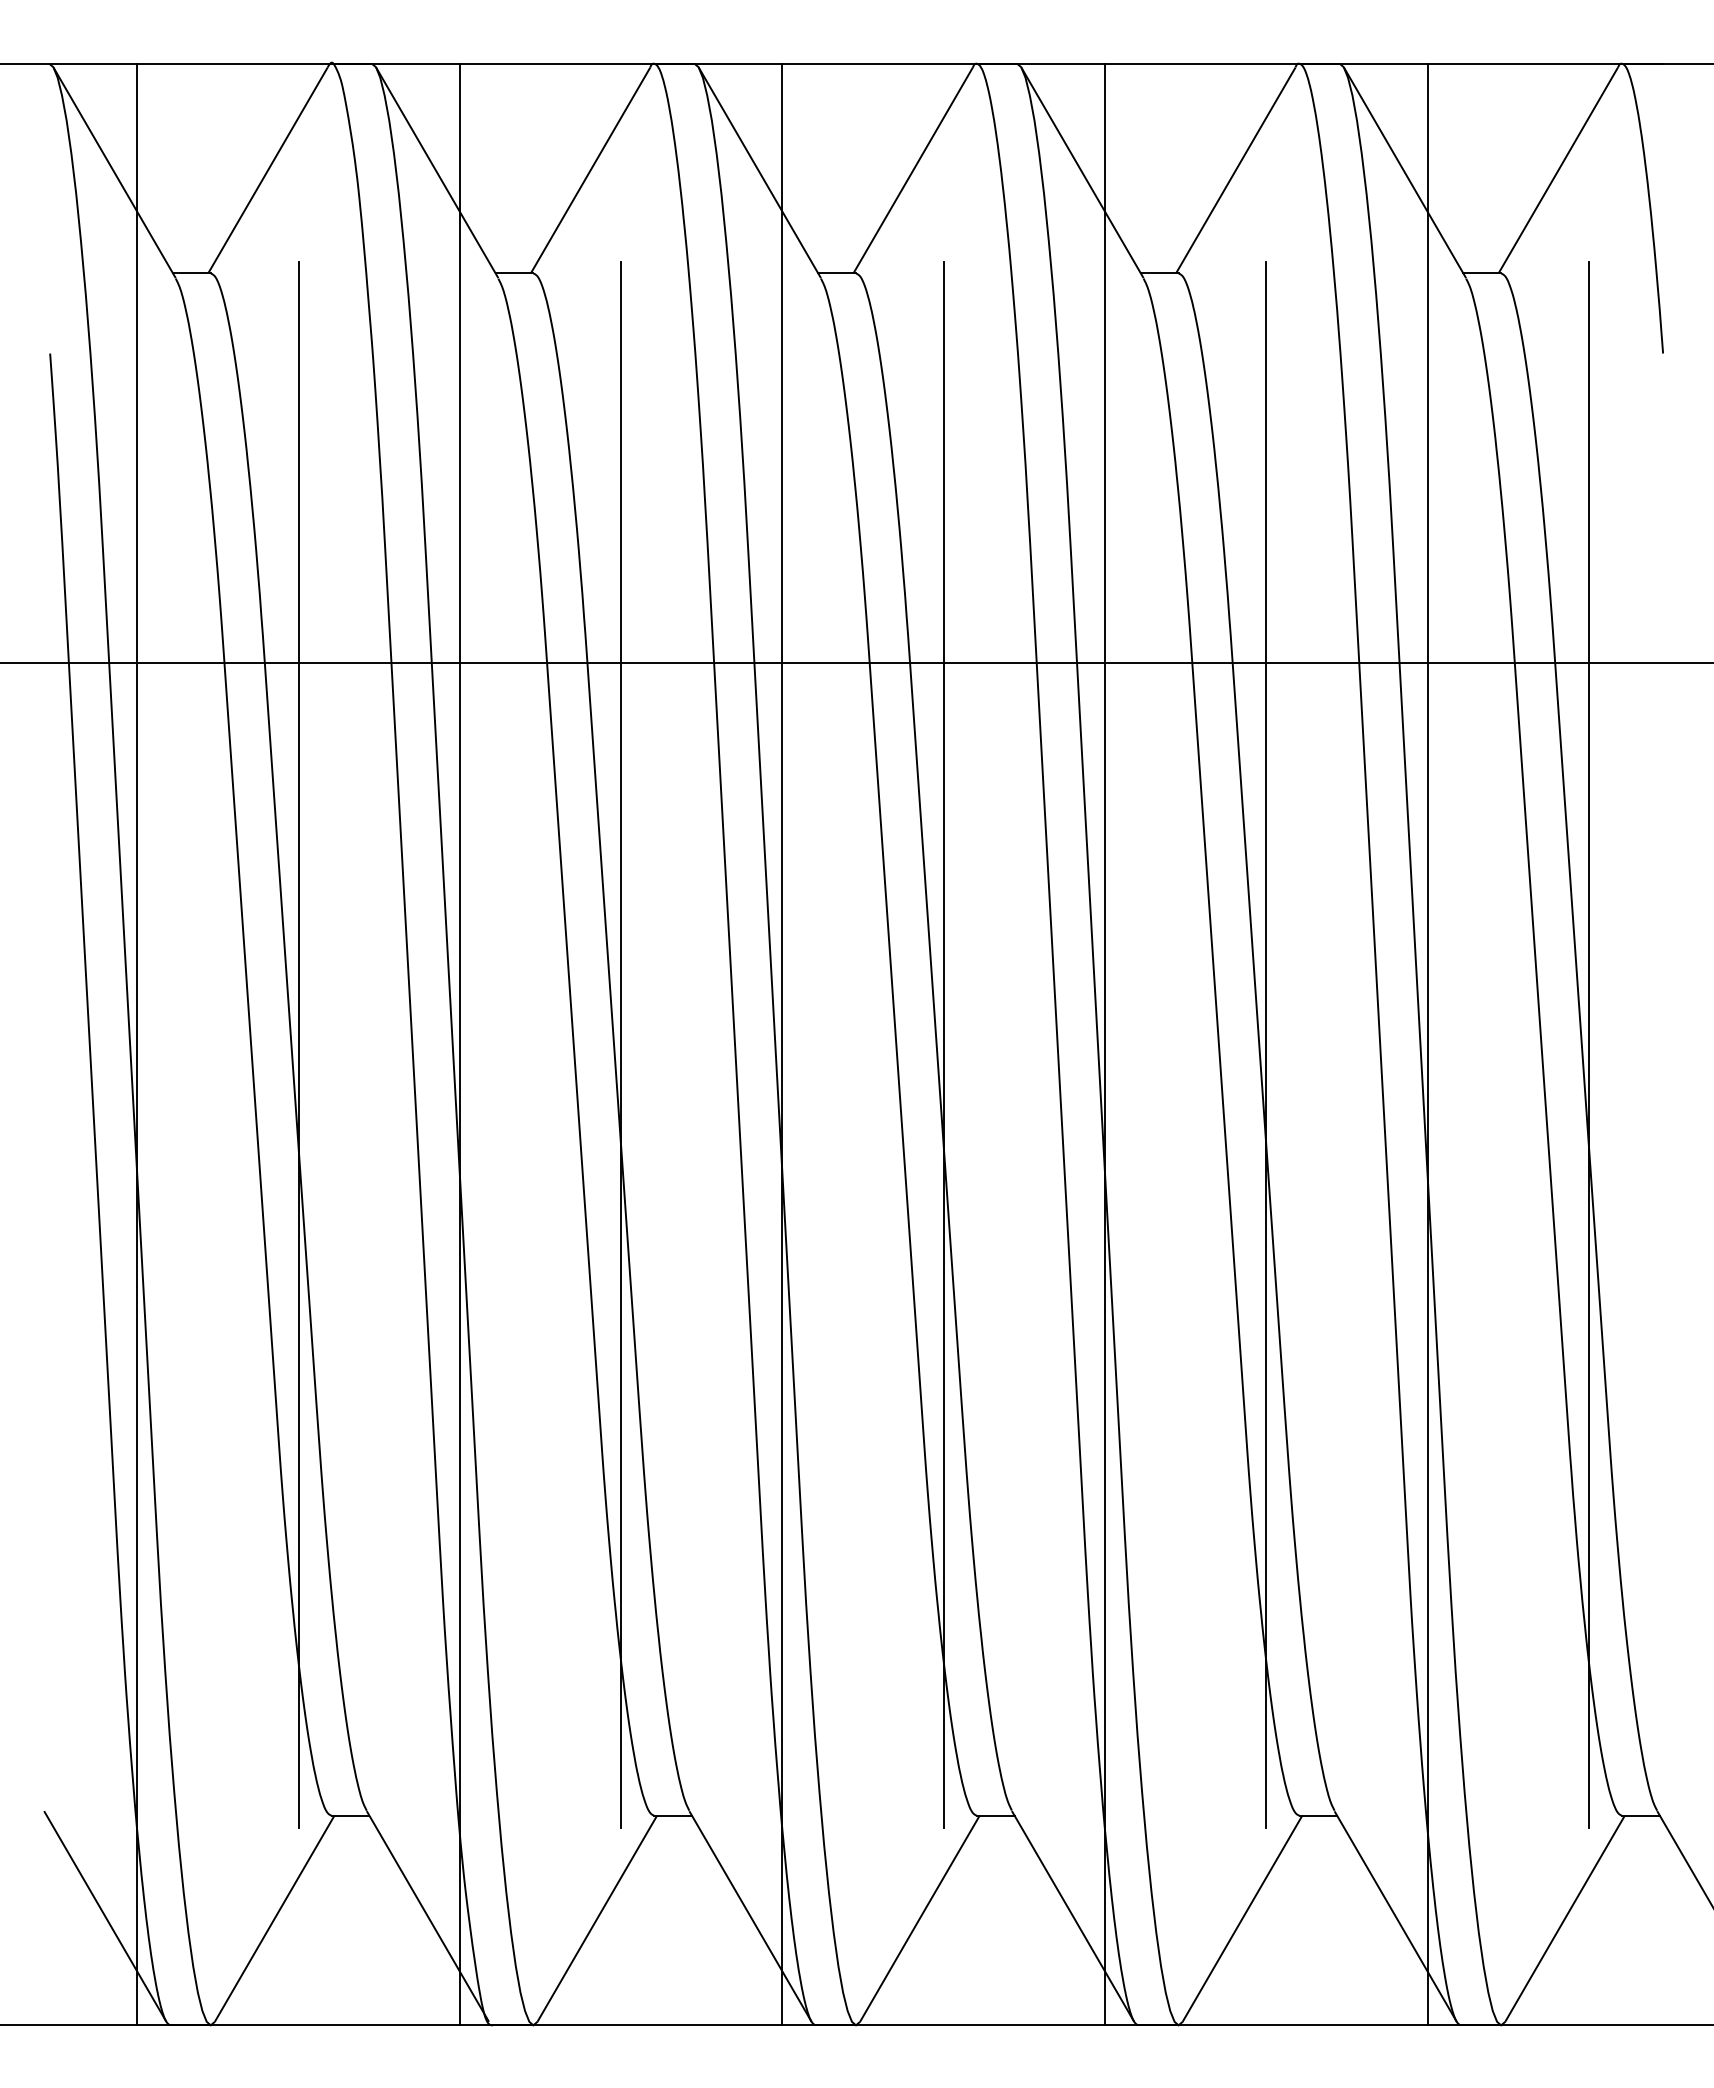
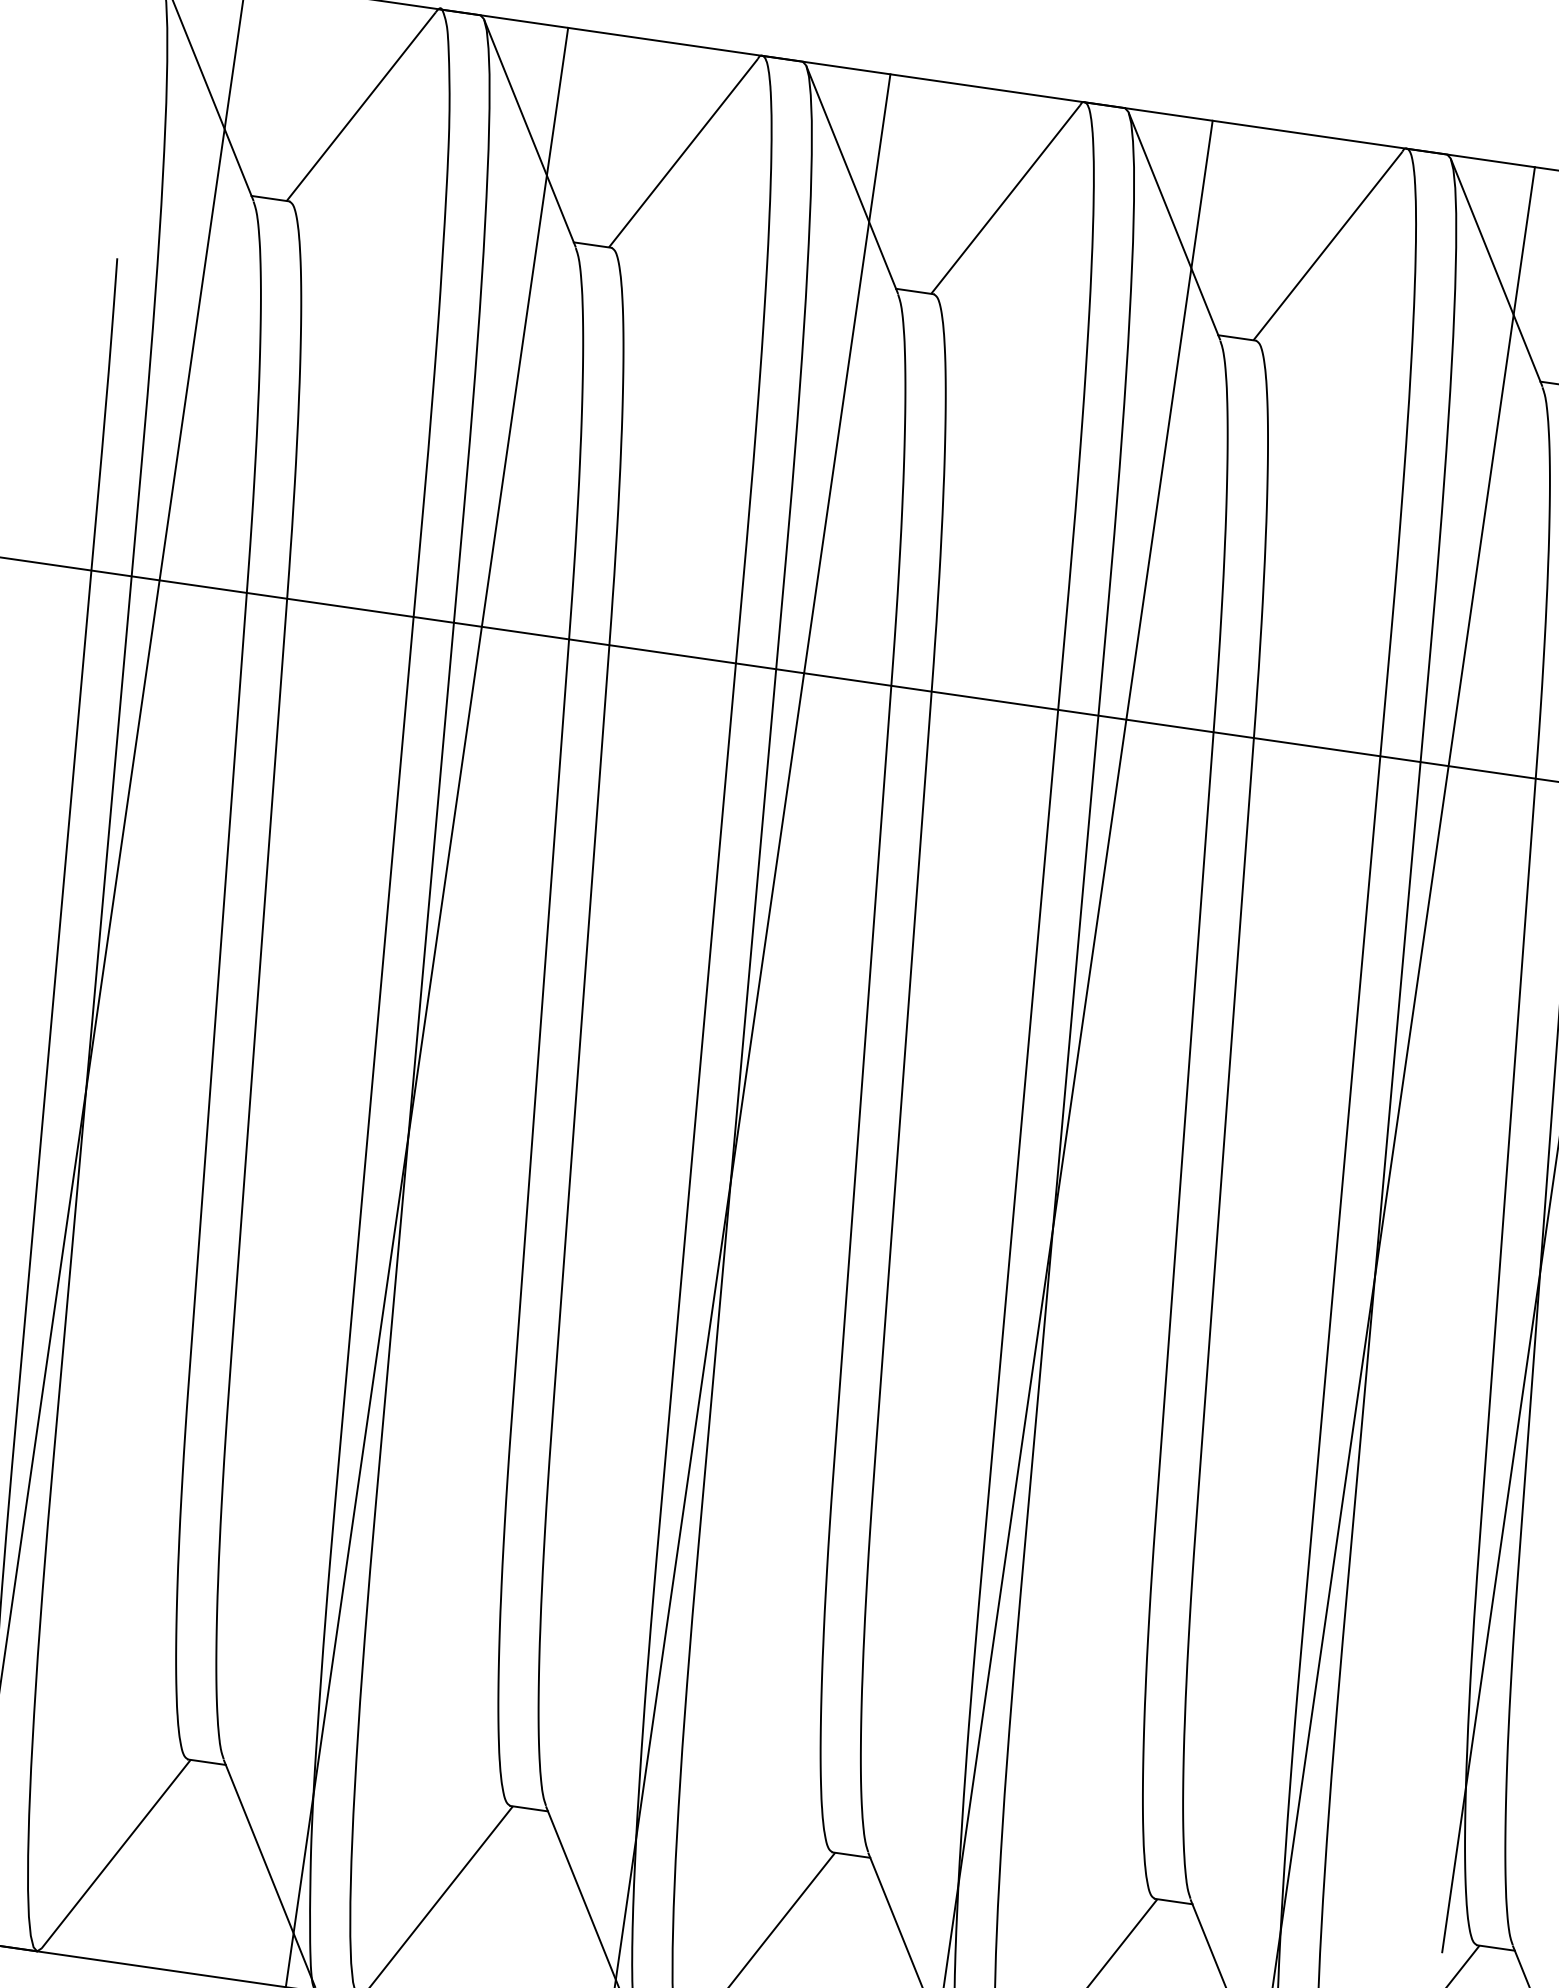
line: (298, 1044) -> (265, 984), removed
line: (621, 1044) -> (588, 1030), removed
line: (943, 1044) -> (910, 1077), removed
line: (1266, 1044) -> (1232, 1123), removed

